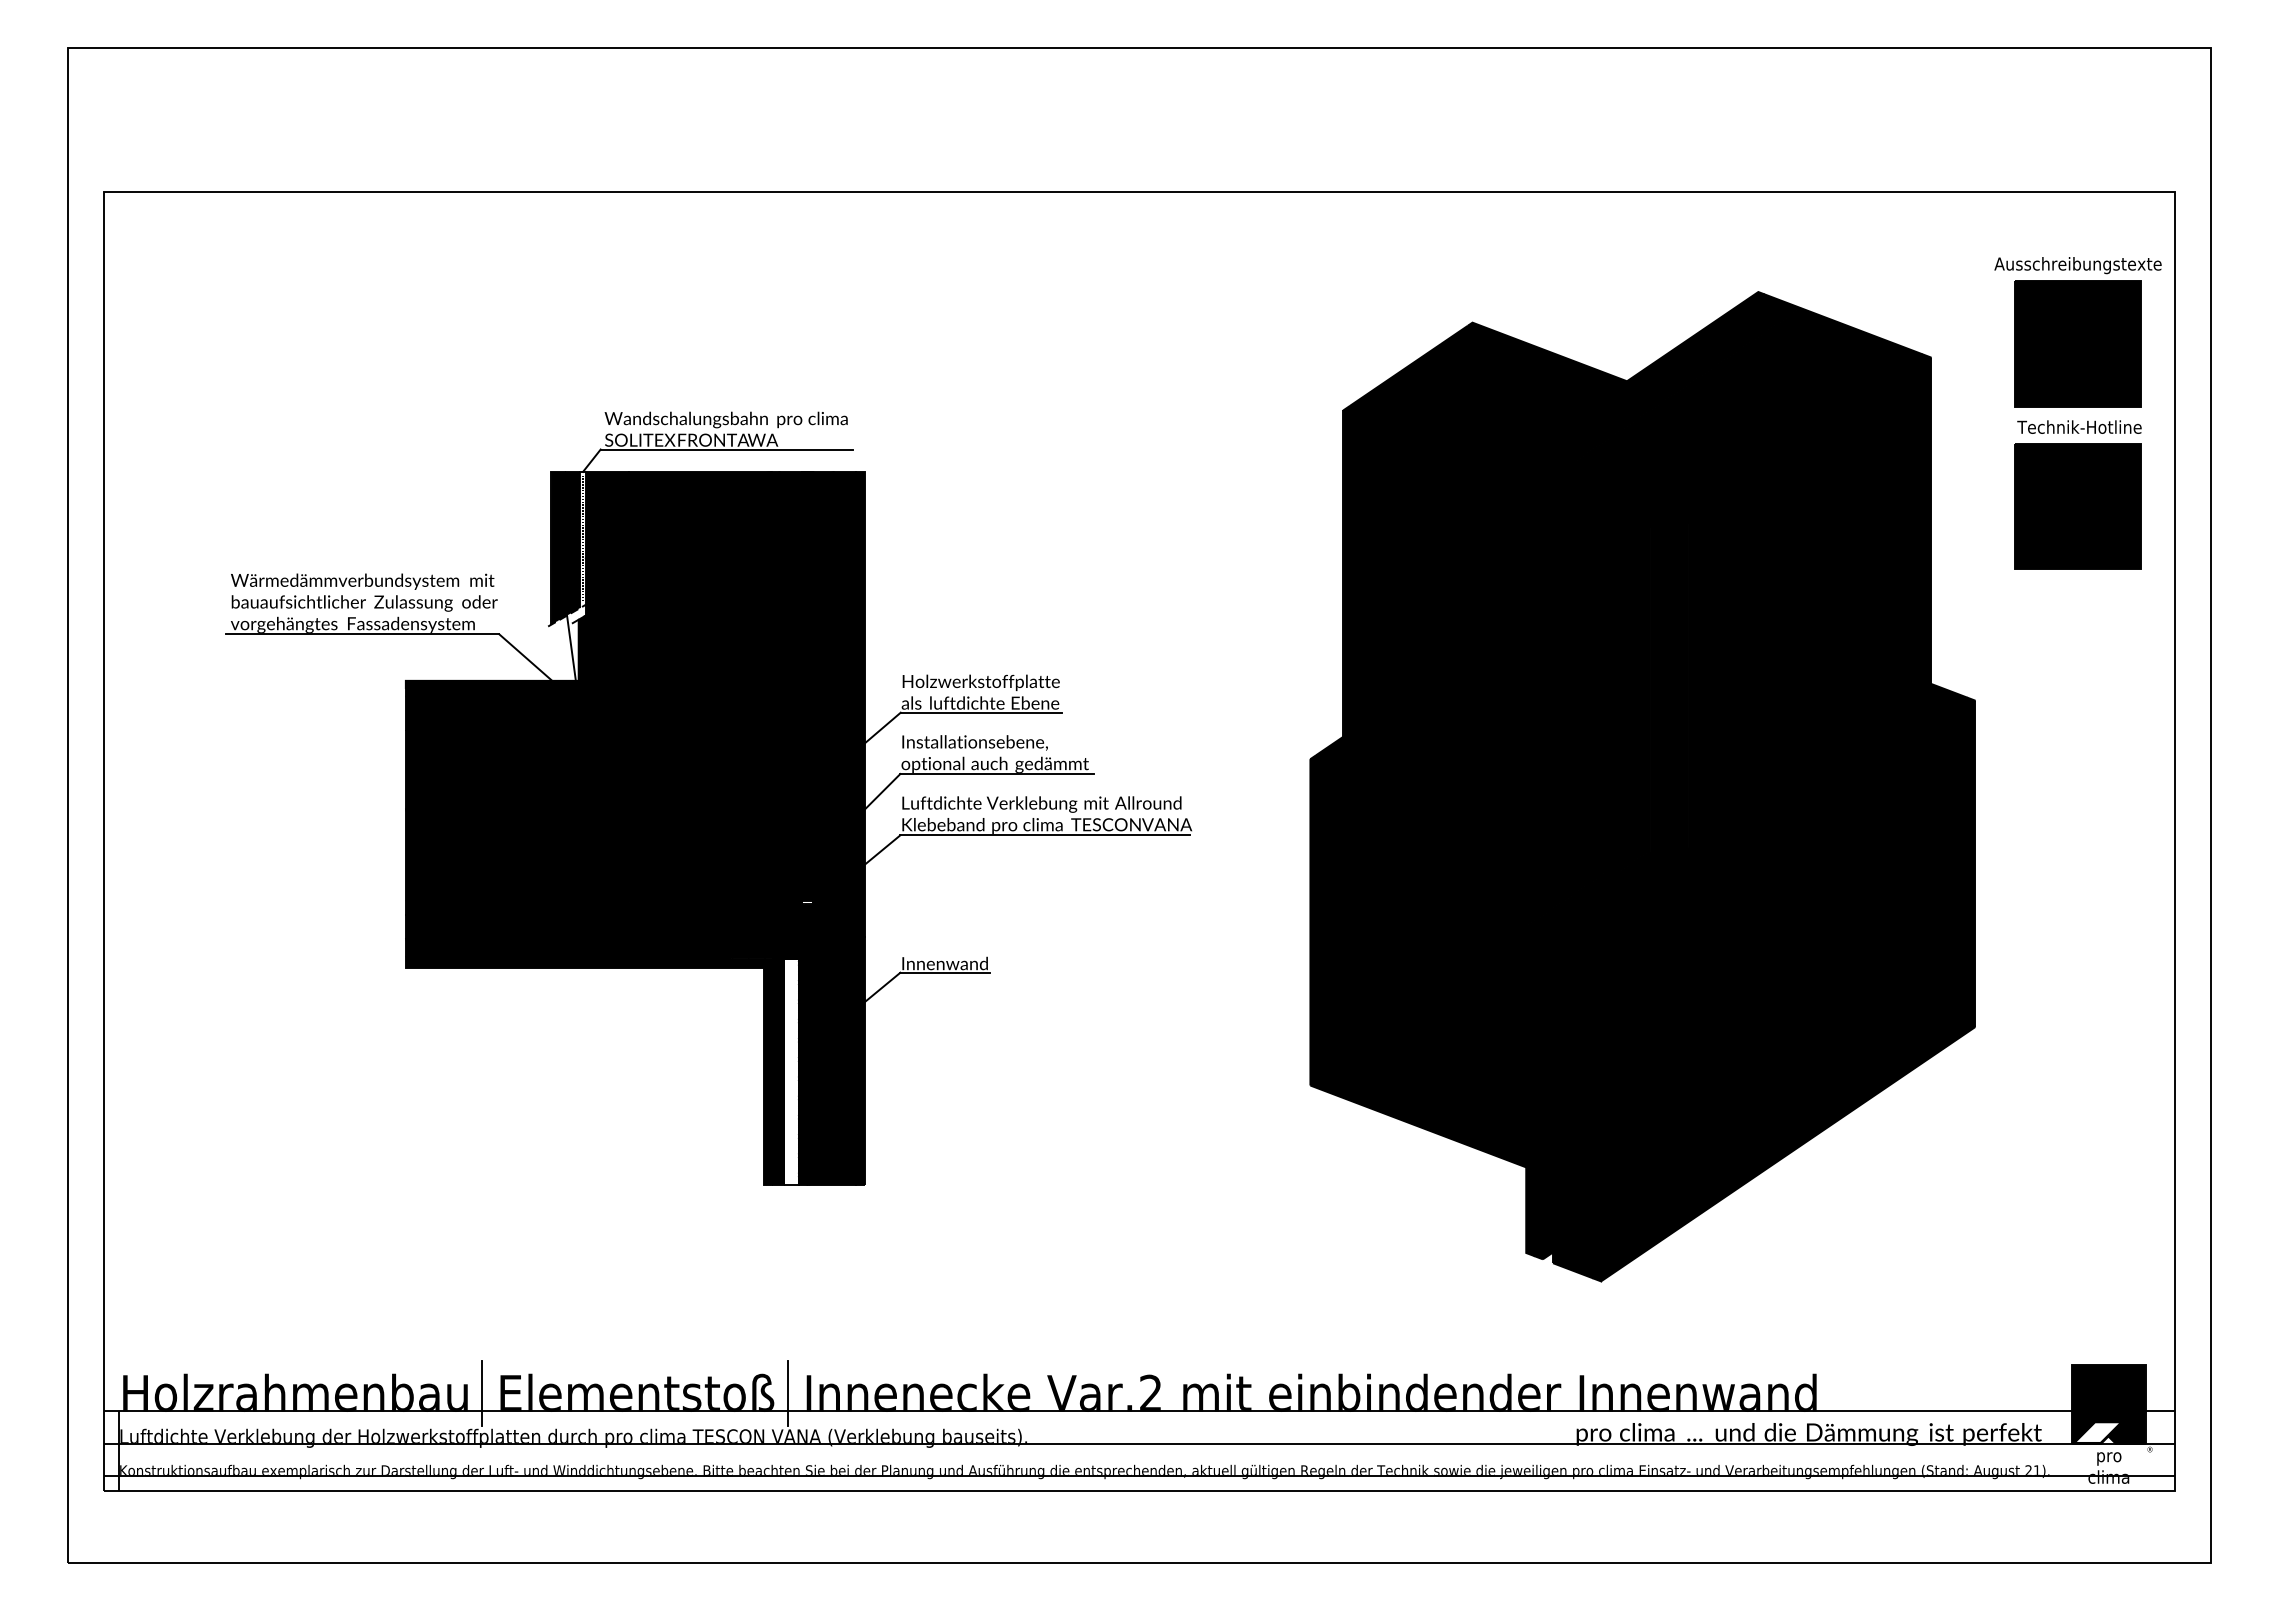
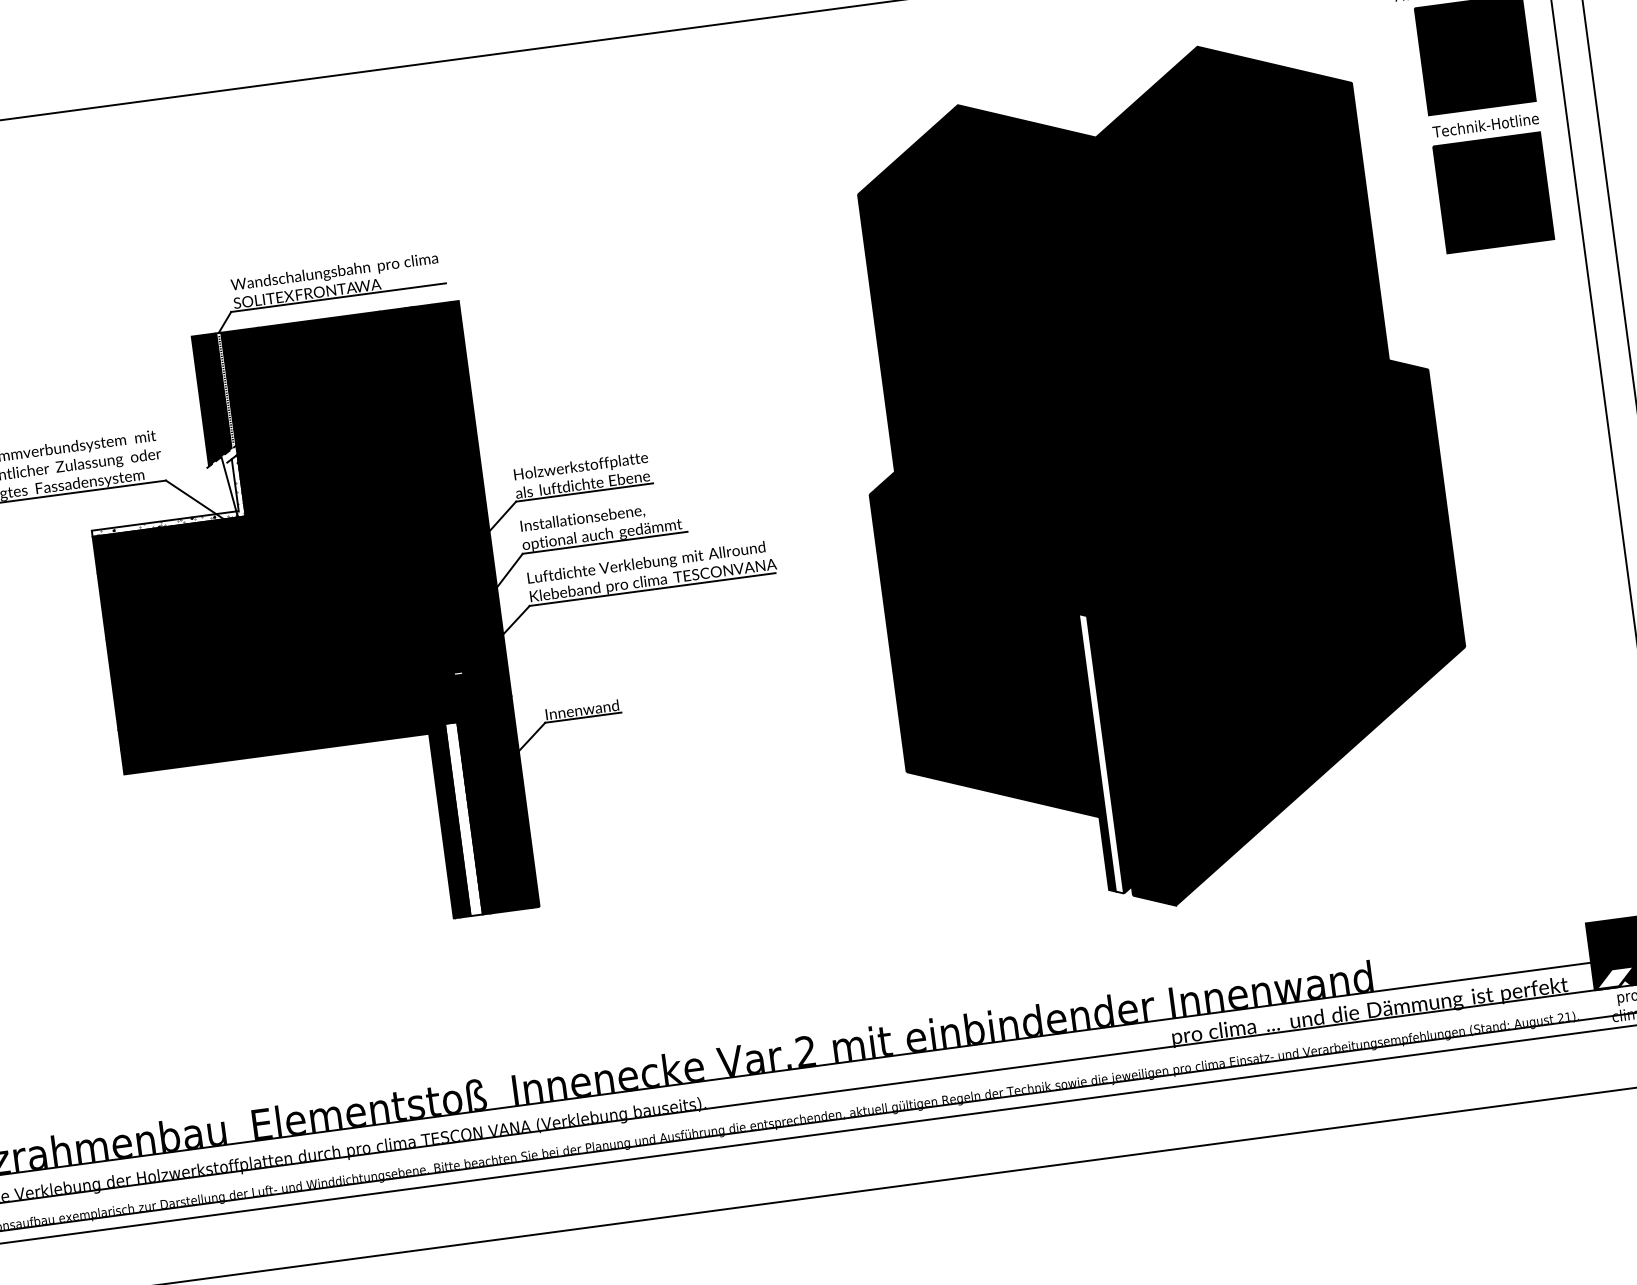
fill: (495, 651) -> (164, 495), removed
fill: (1537, 1094) -> (1100, 753), removed
line: (481, 1392) -> (236, 1127), removed
line: (788, 1392) -> (497, 1092), removed

